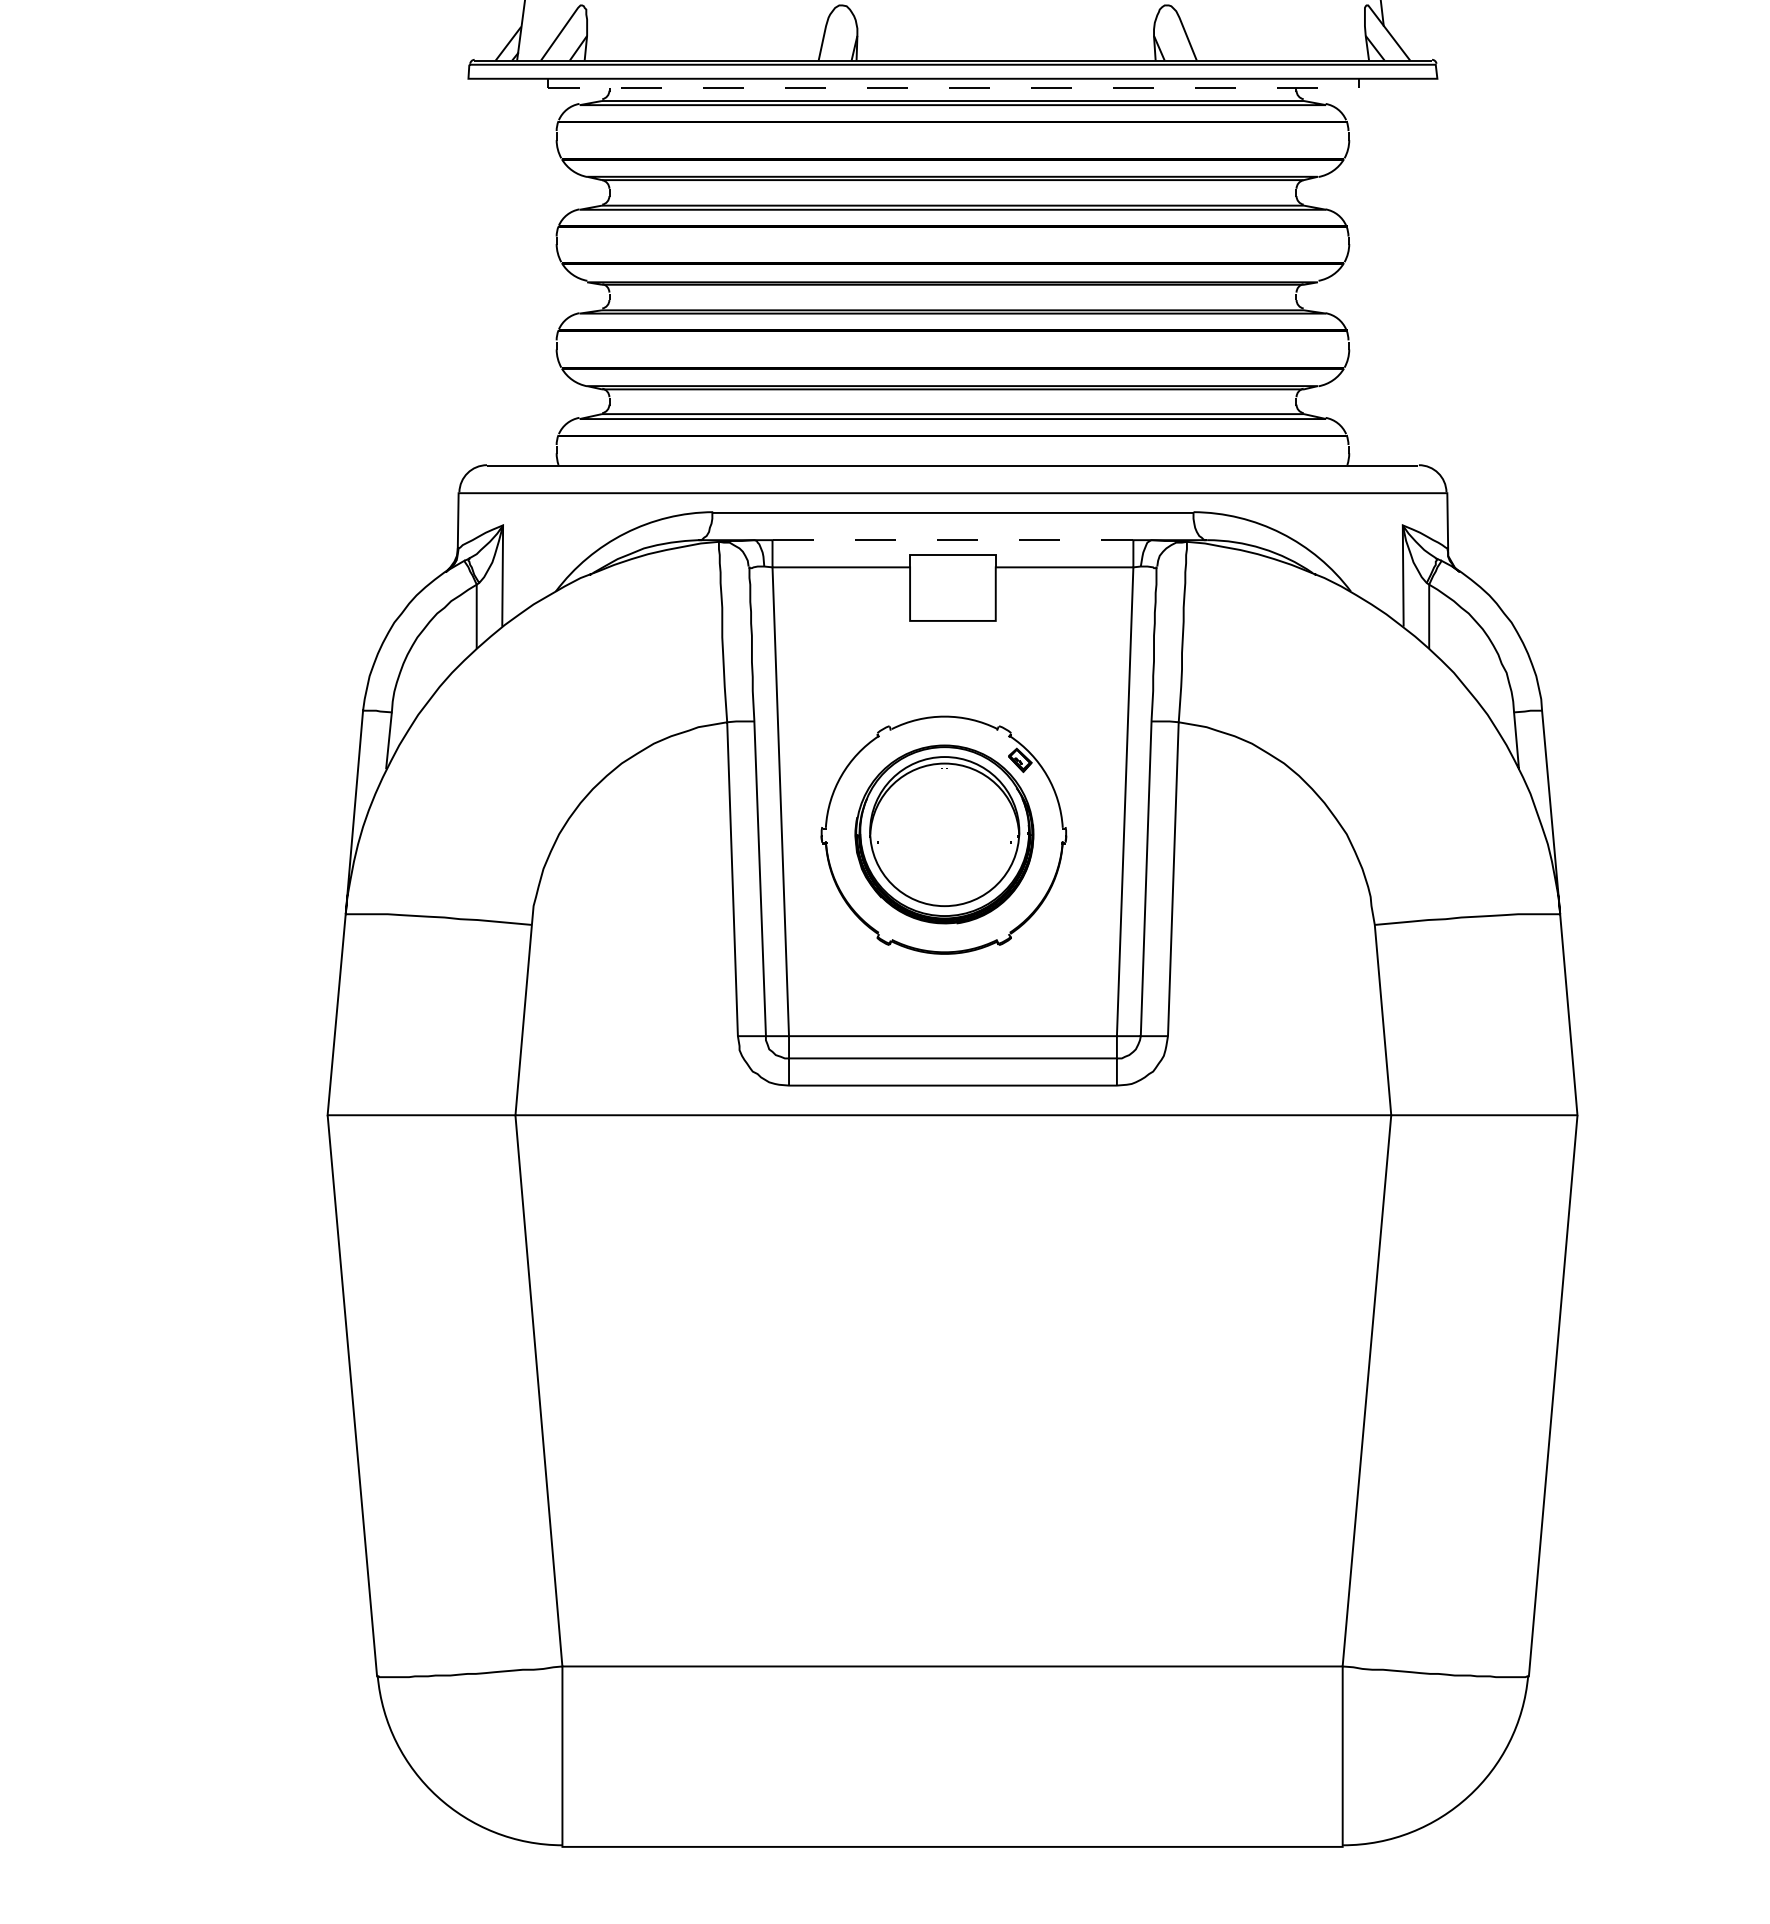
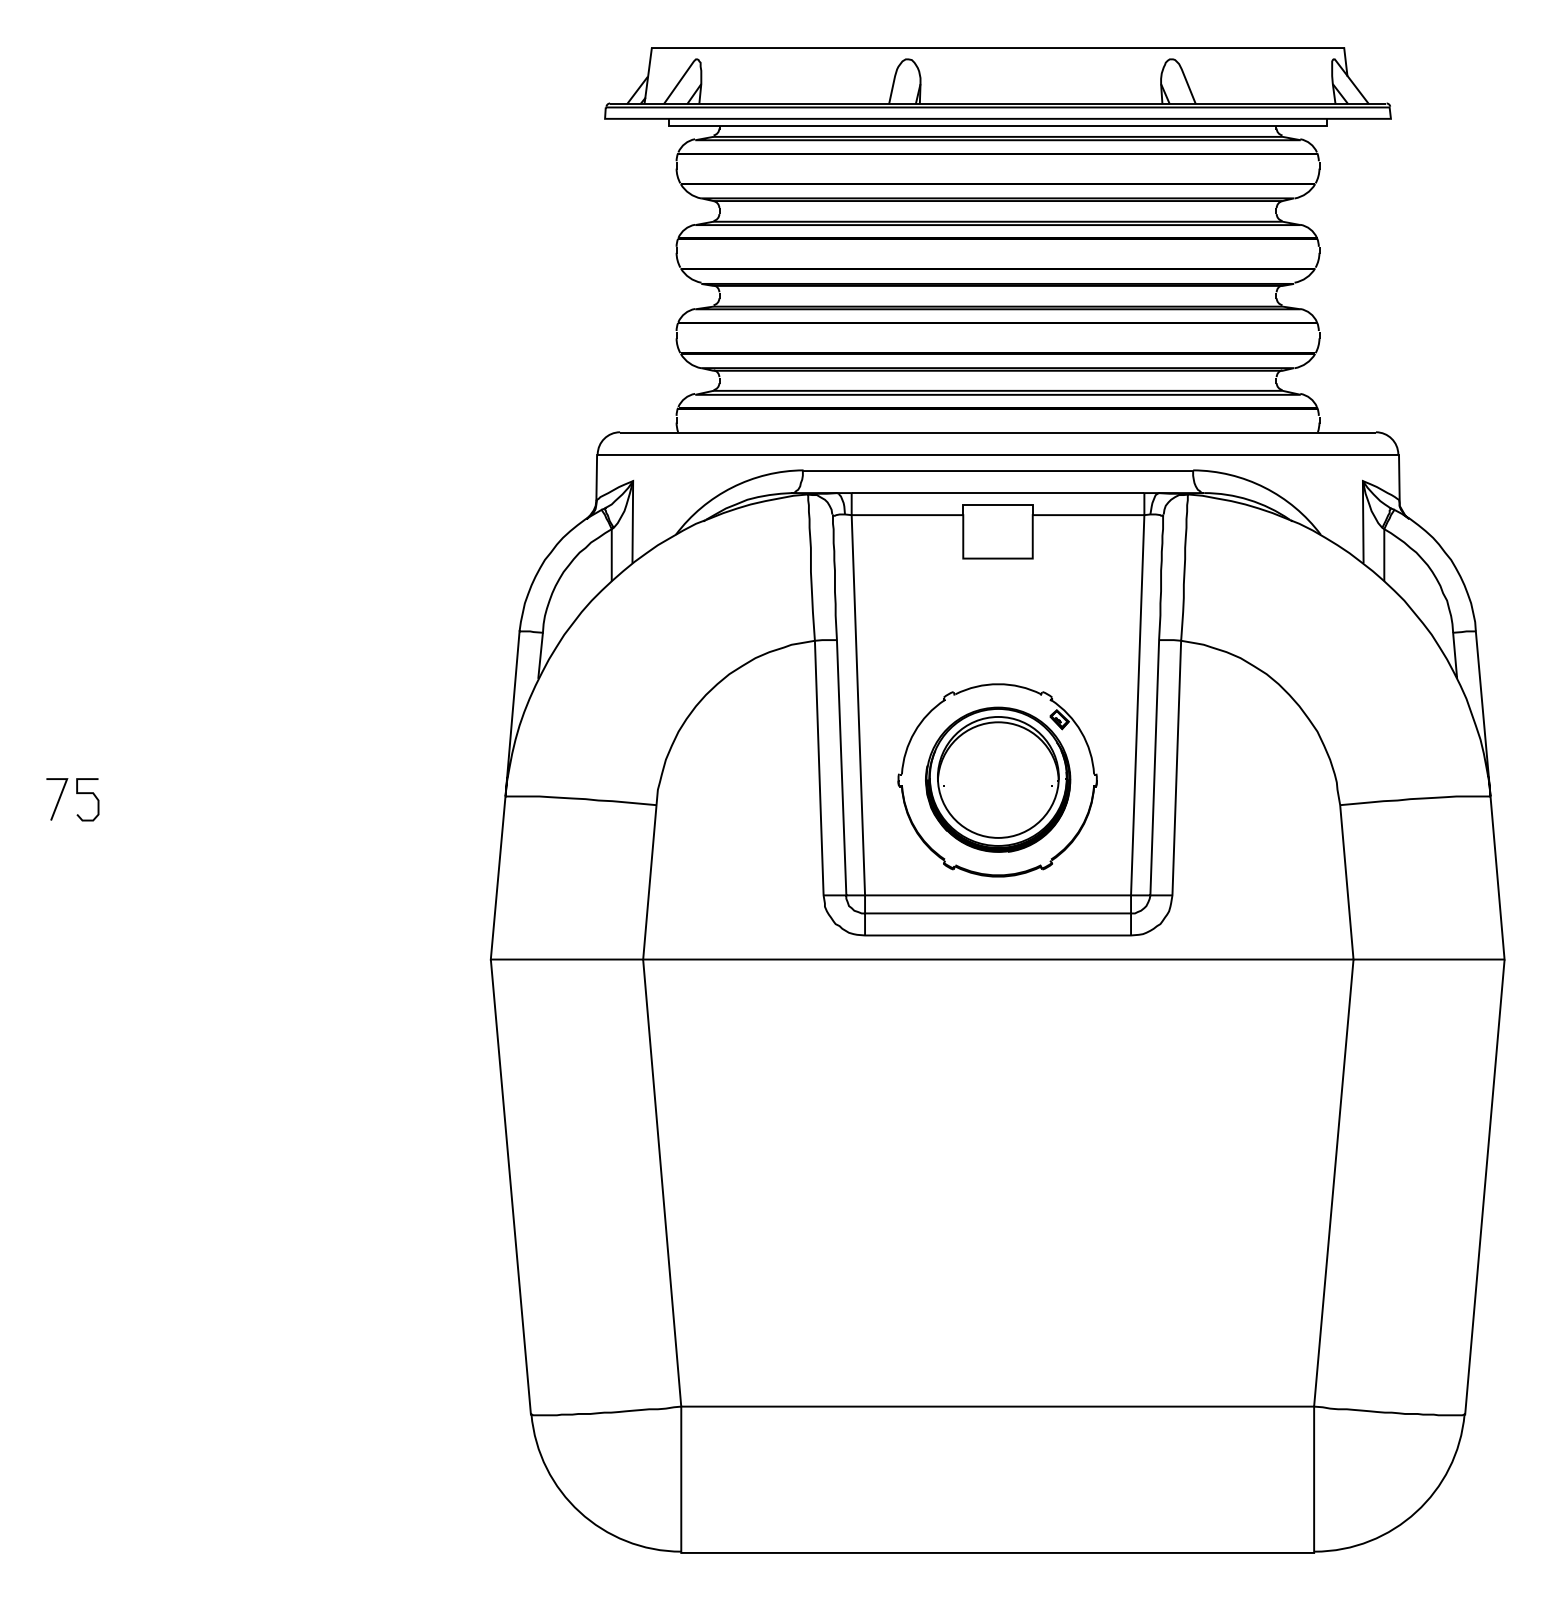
line: (953, 88) -> (998, 126), dashed -> solid
line: (953, 540) -> (998, 493), dashed -> solid
part: (943, 835) -> (997, 780), moved

